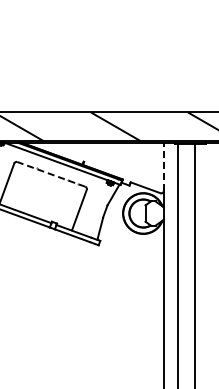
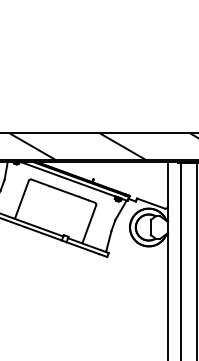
line: (163, 166) -> (167, 183), dashed -> solid
line: (50, 174) -> (62, 191), dashed -> solid

